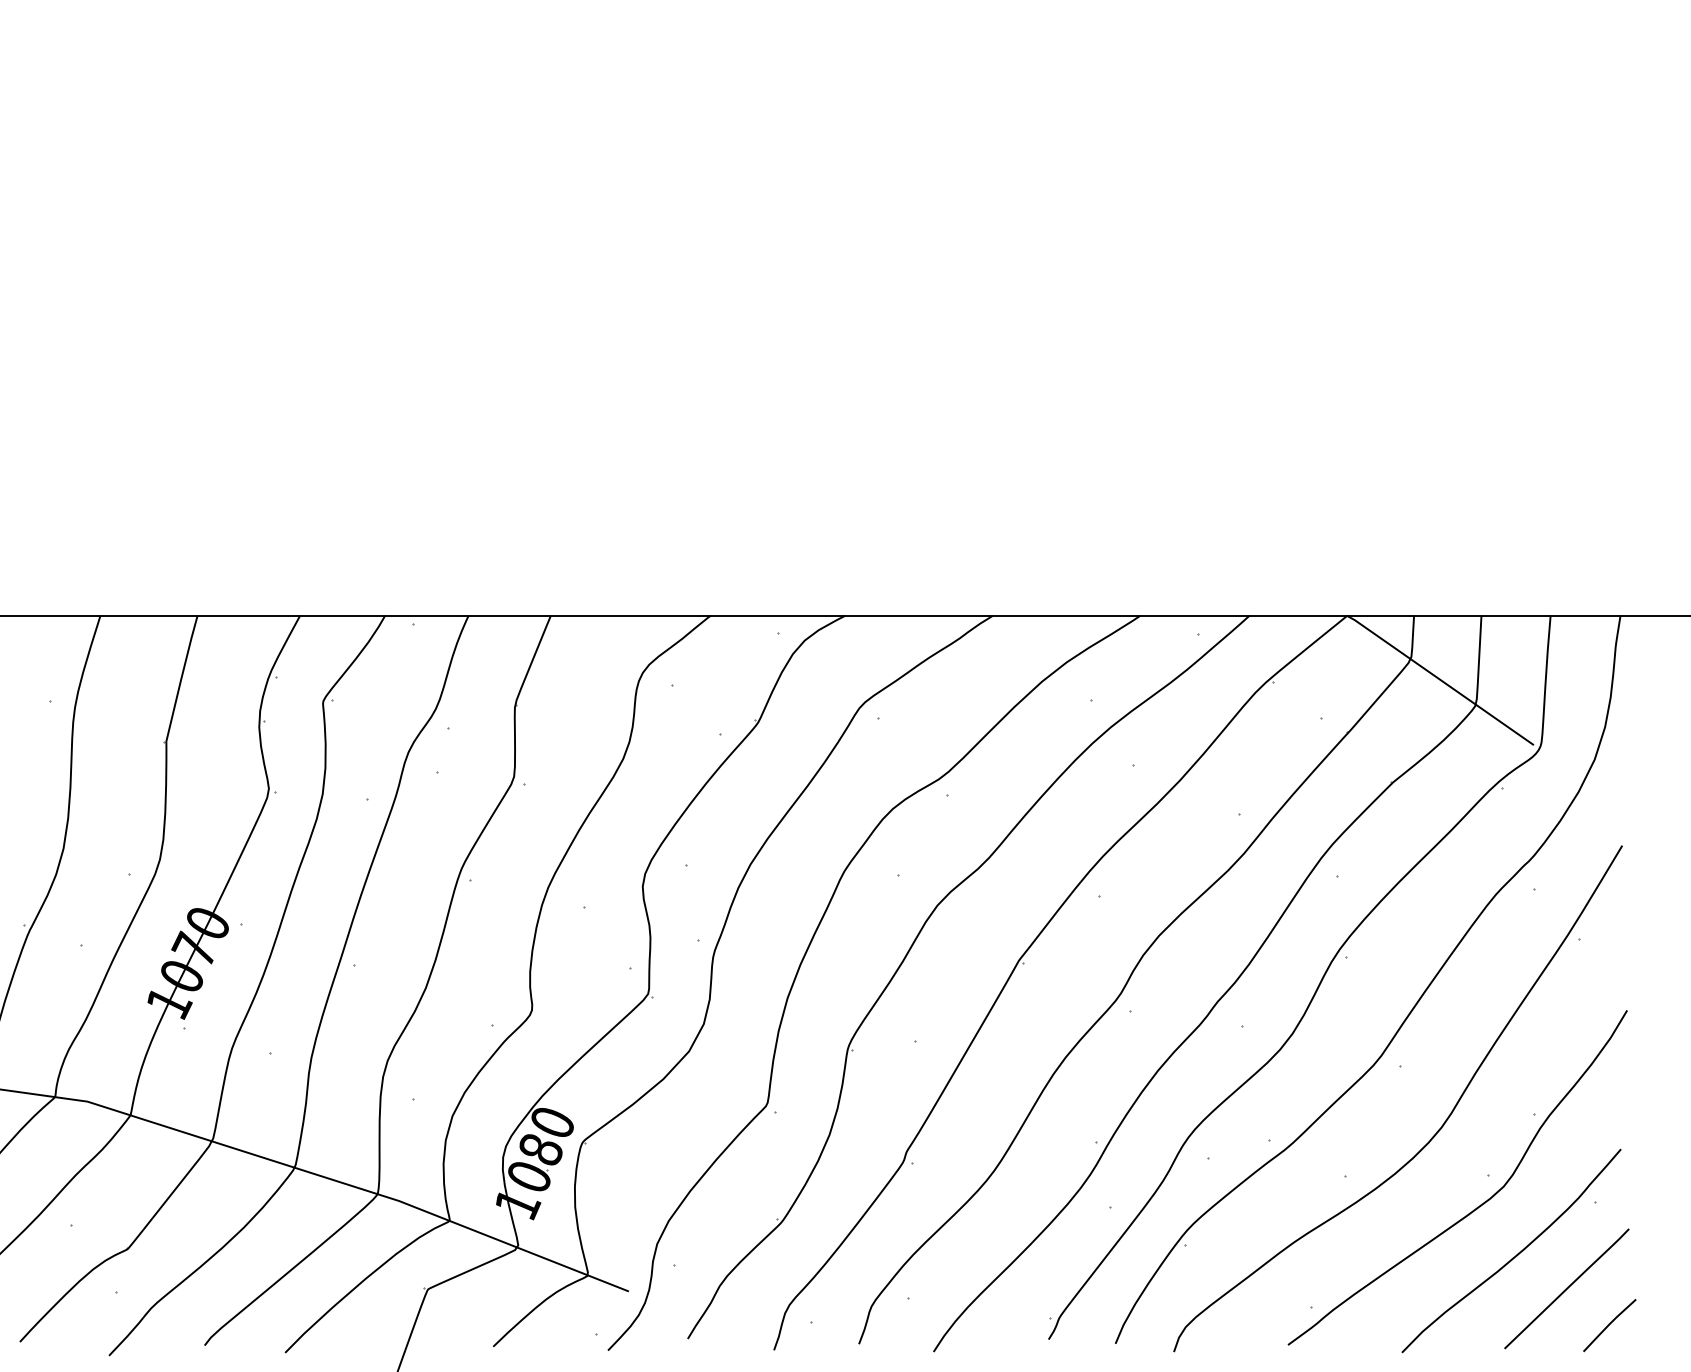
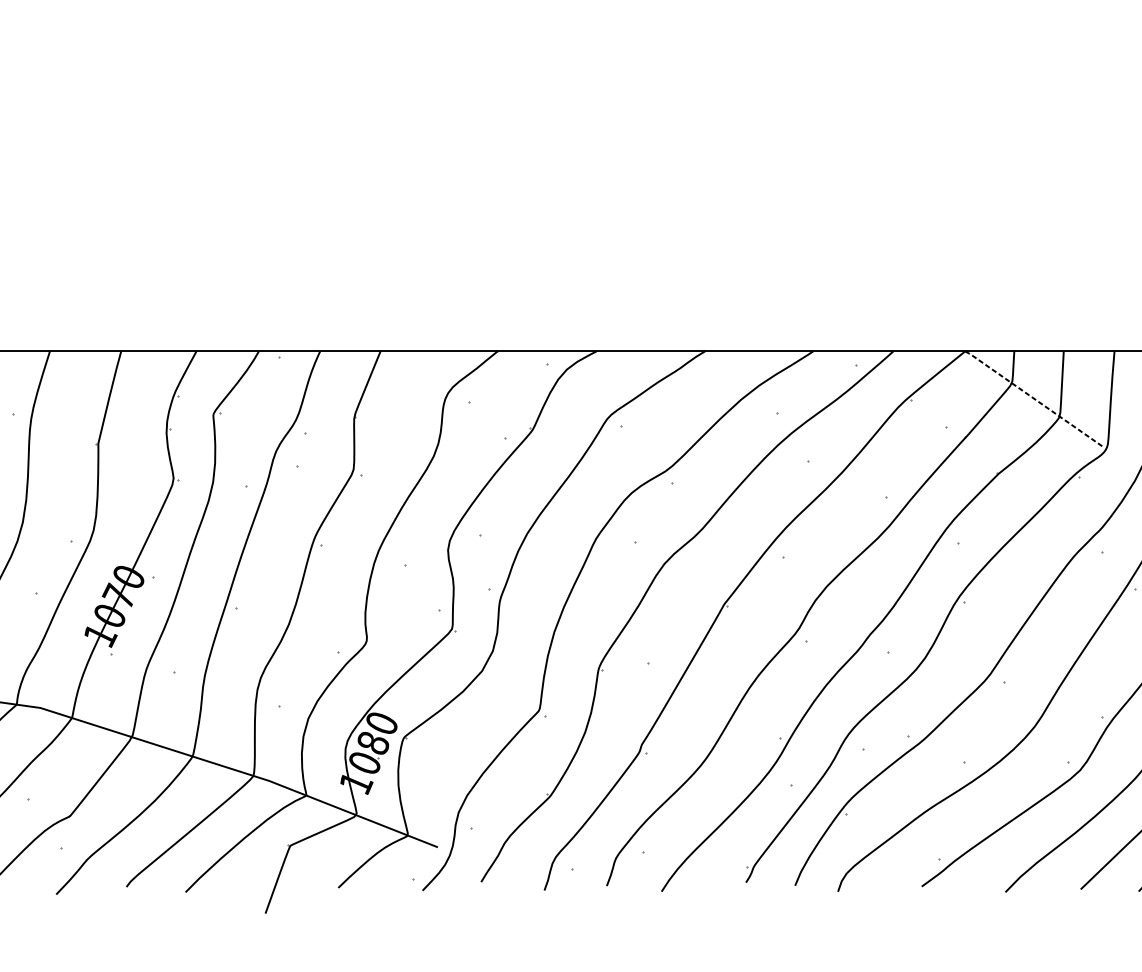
line: (1439, 679) -> (1032, 398), solid -> dashed

